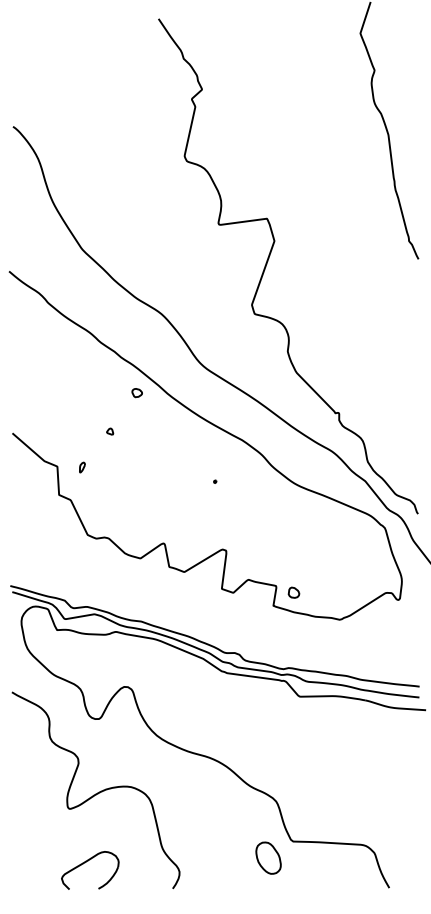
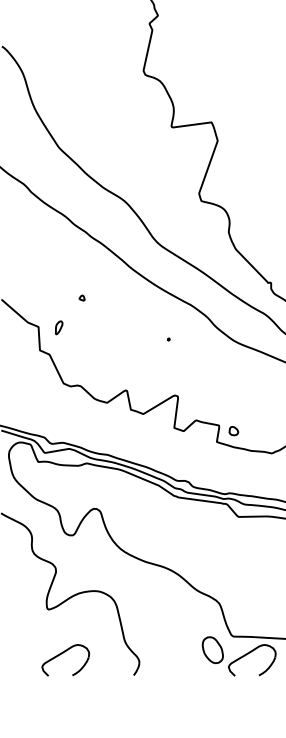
part: (136, 393) -> (103, 266), removed
part: (82, 467) -> (59, 327), size x1.6
part: (311, 863) -> (248, 654), added

